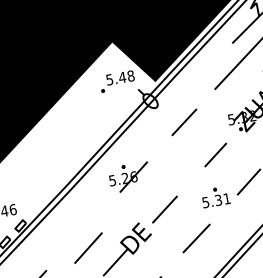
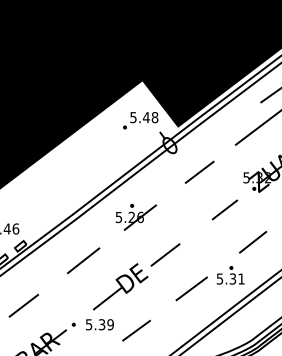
part: (215, 197) -> (230, 275), moved
line: (88, 247) -> (83, 260), moved

